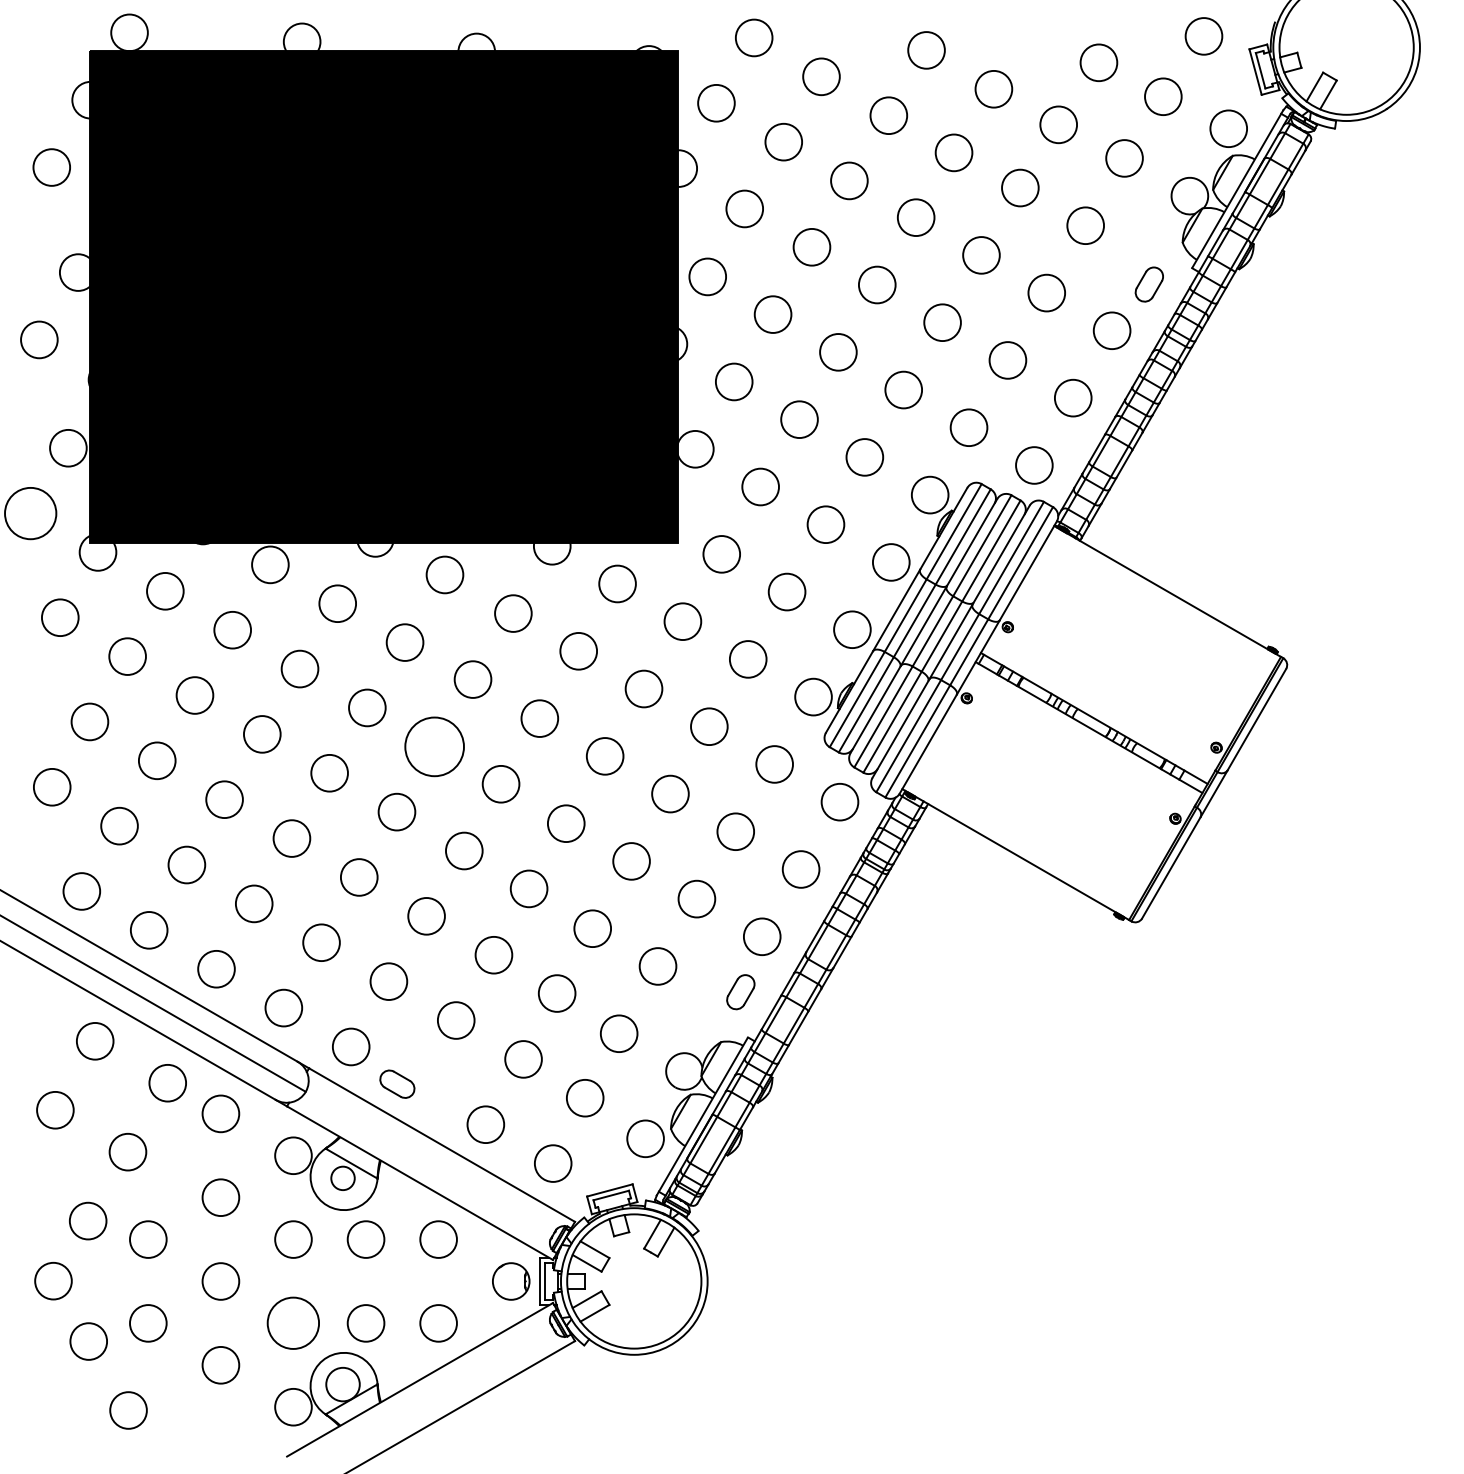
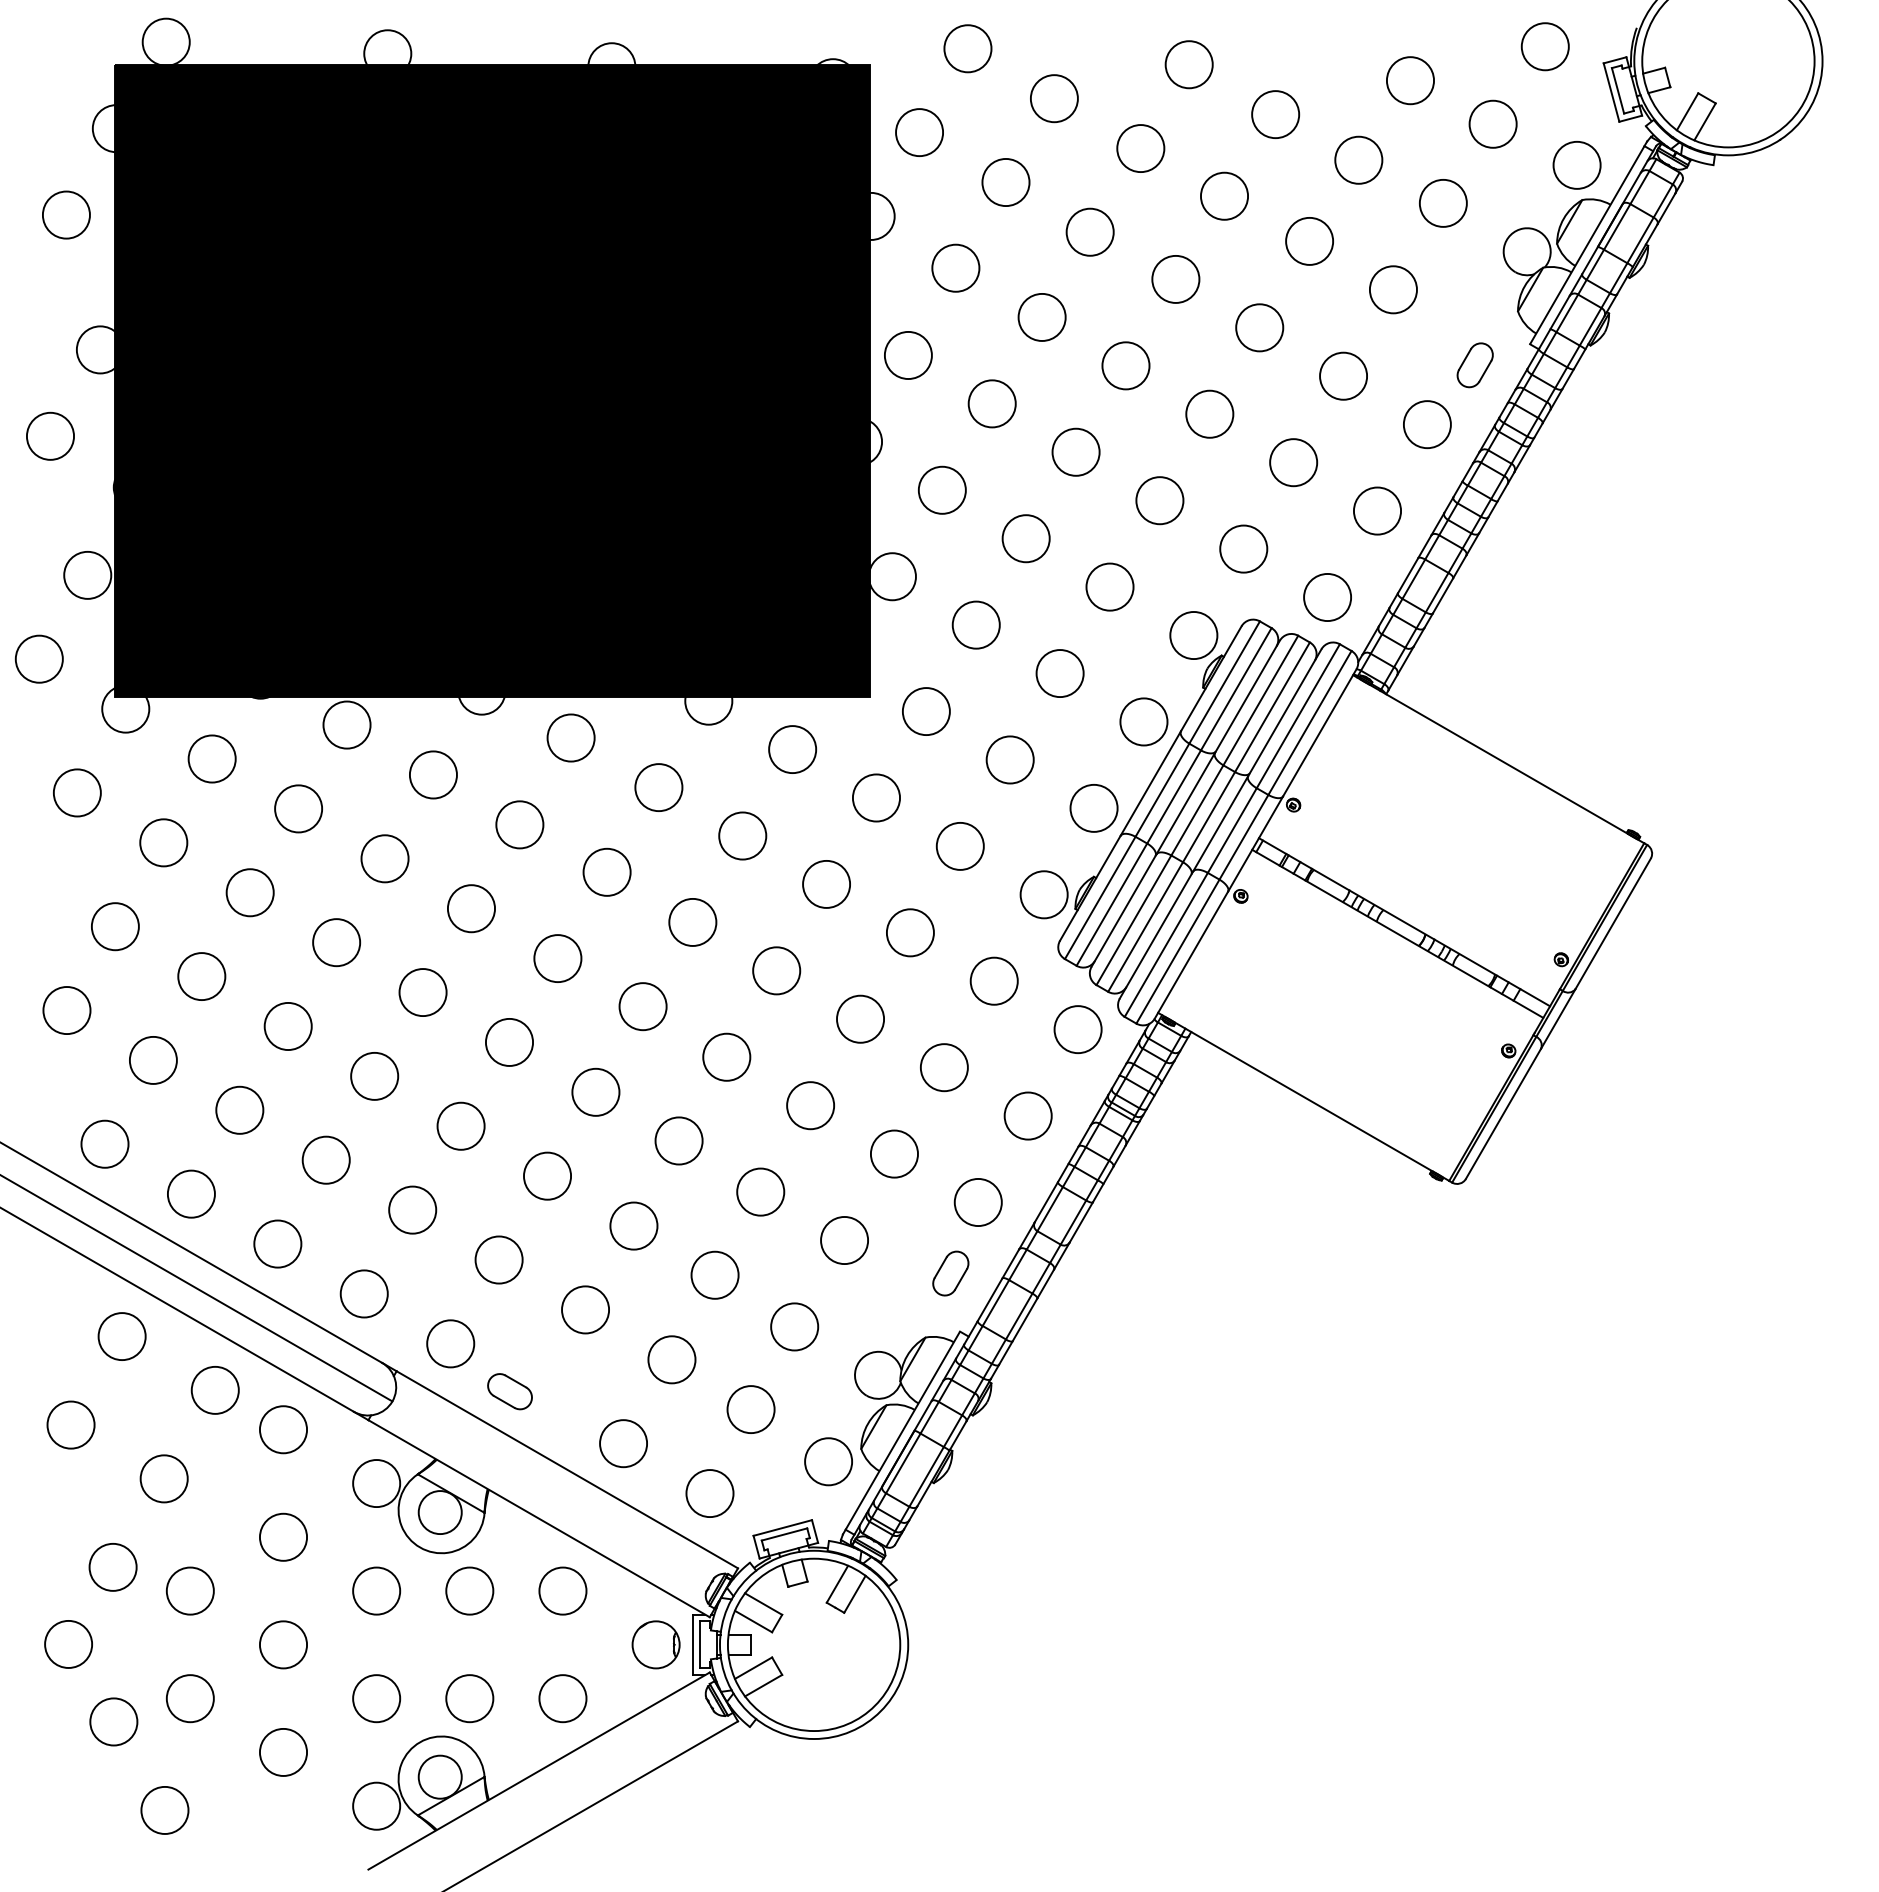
circle: (30, 513) -> (38, 658), size x0.71
circle: (434, 746) -> (557, 958), size x0.62
circle: (342, 1178) -> (439, 1512), size x1.43
circle: (293, 1323) -> (376, 1698), size x0.71

